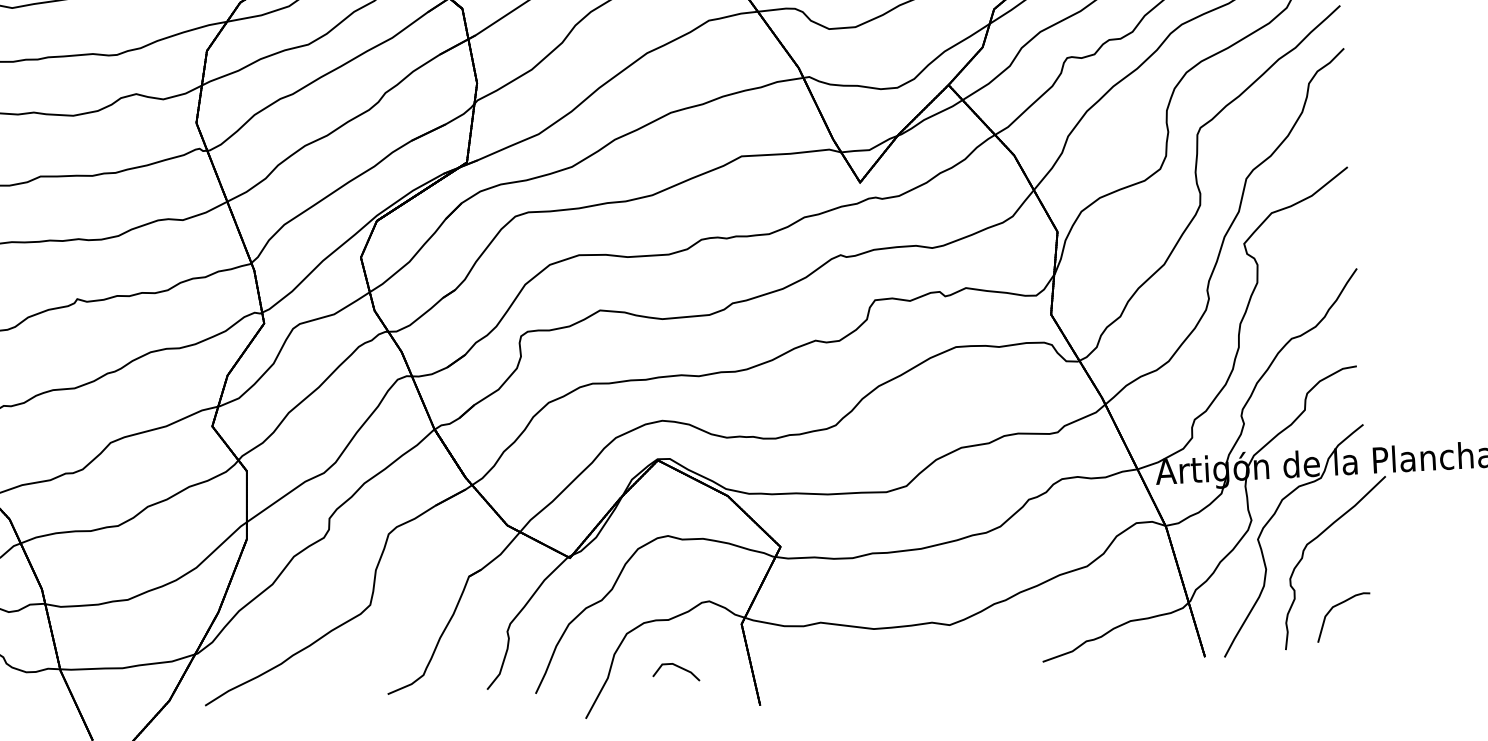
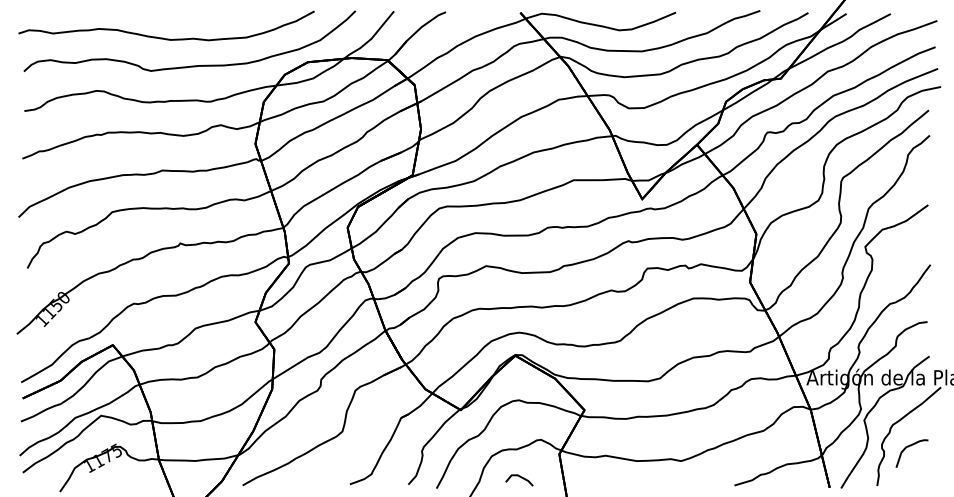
part: (1336, 607) -> (908, 447), moved

